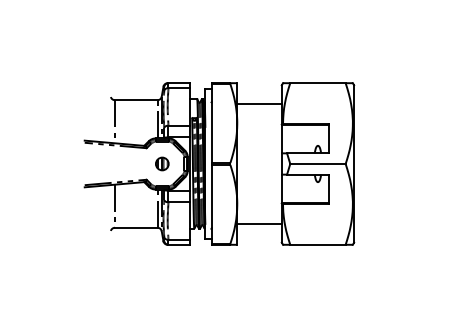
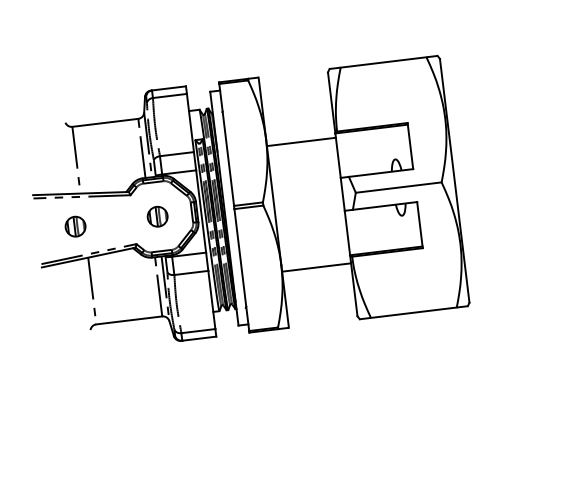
line: (259, 104) -> (301, 142), moved
part: (109, 163) -> (75, 225), added
line: (259, 223) -> (316, 267), moved

